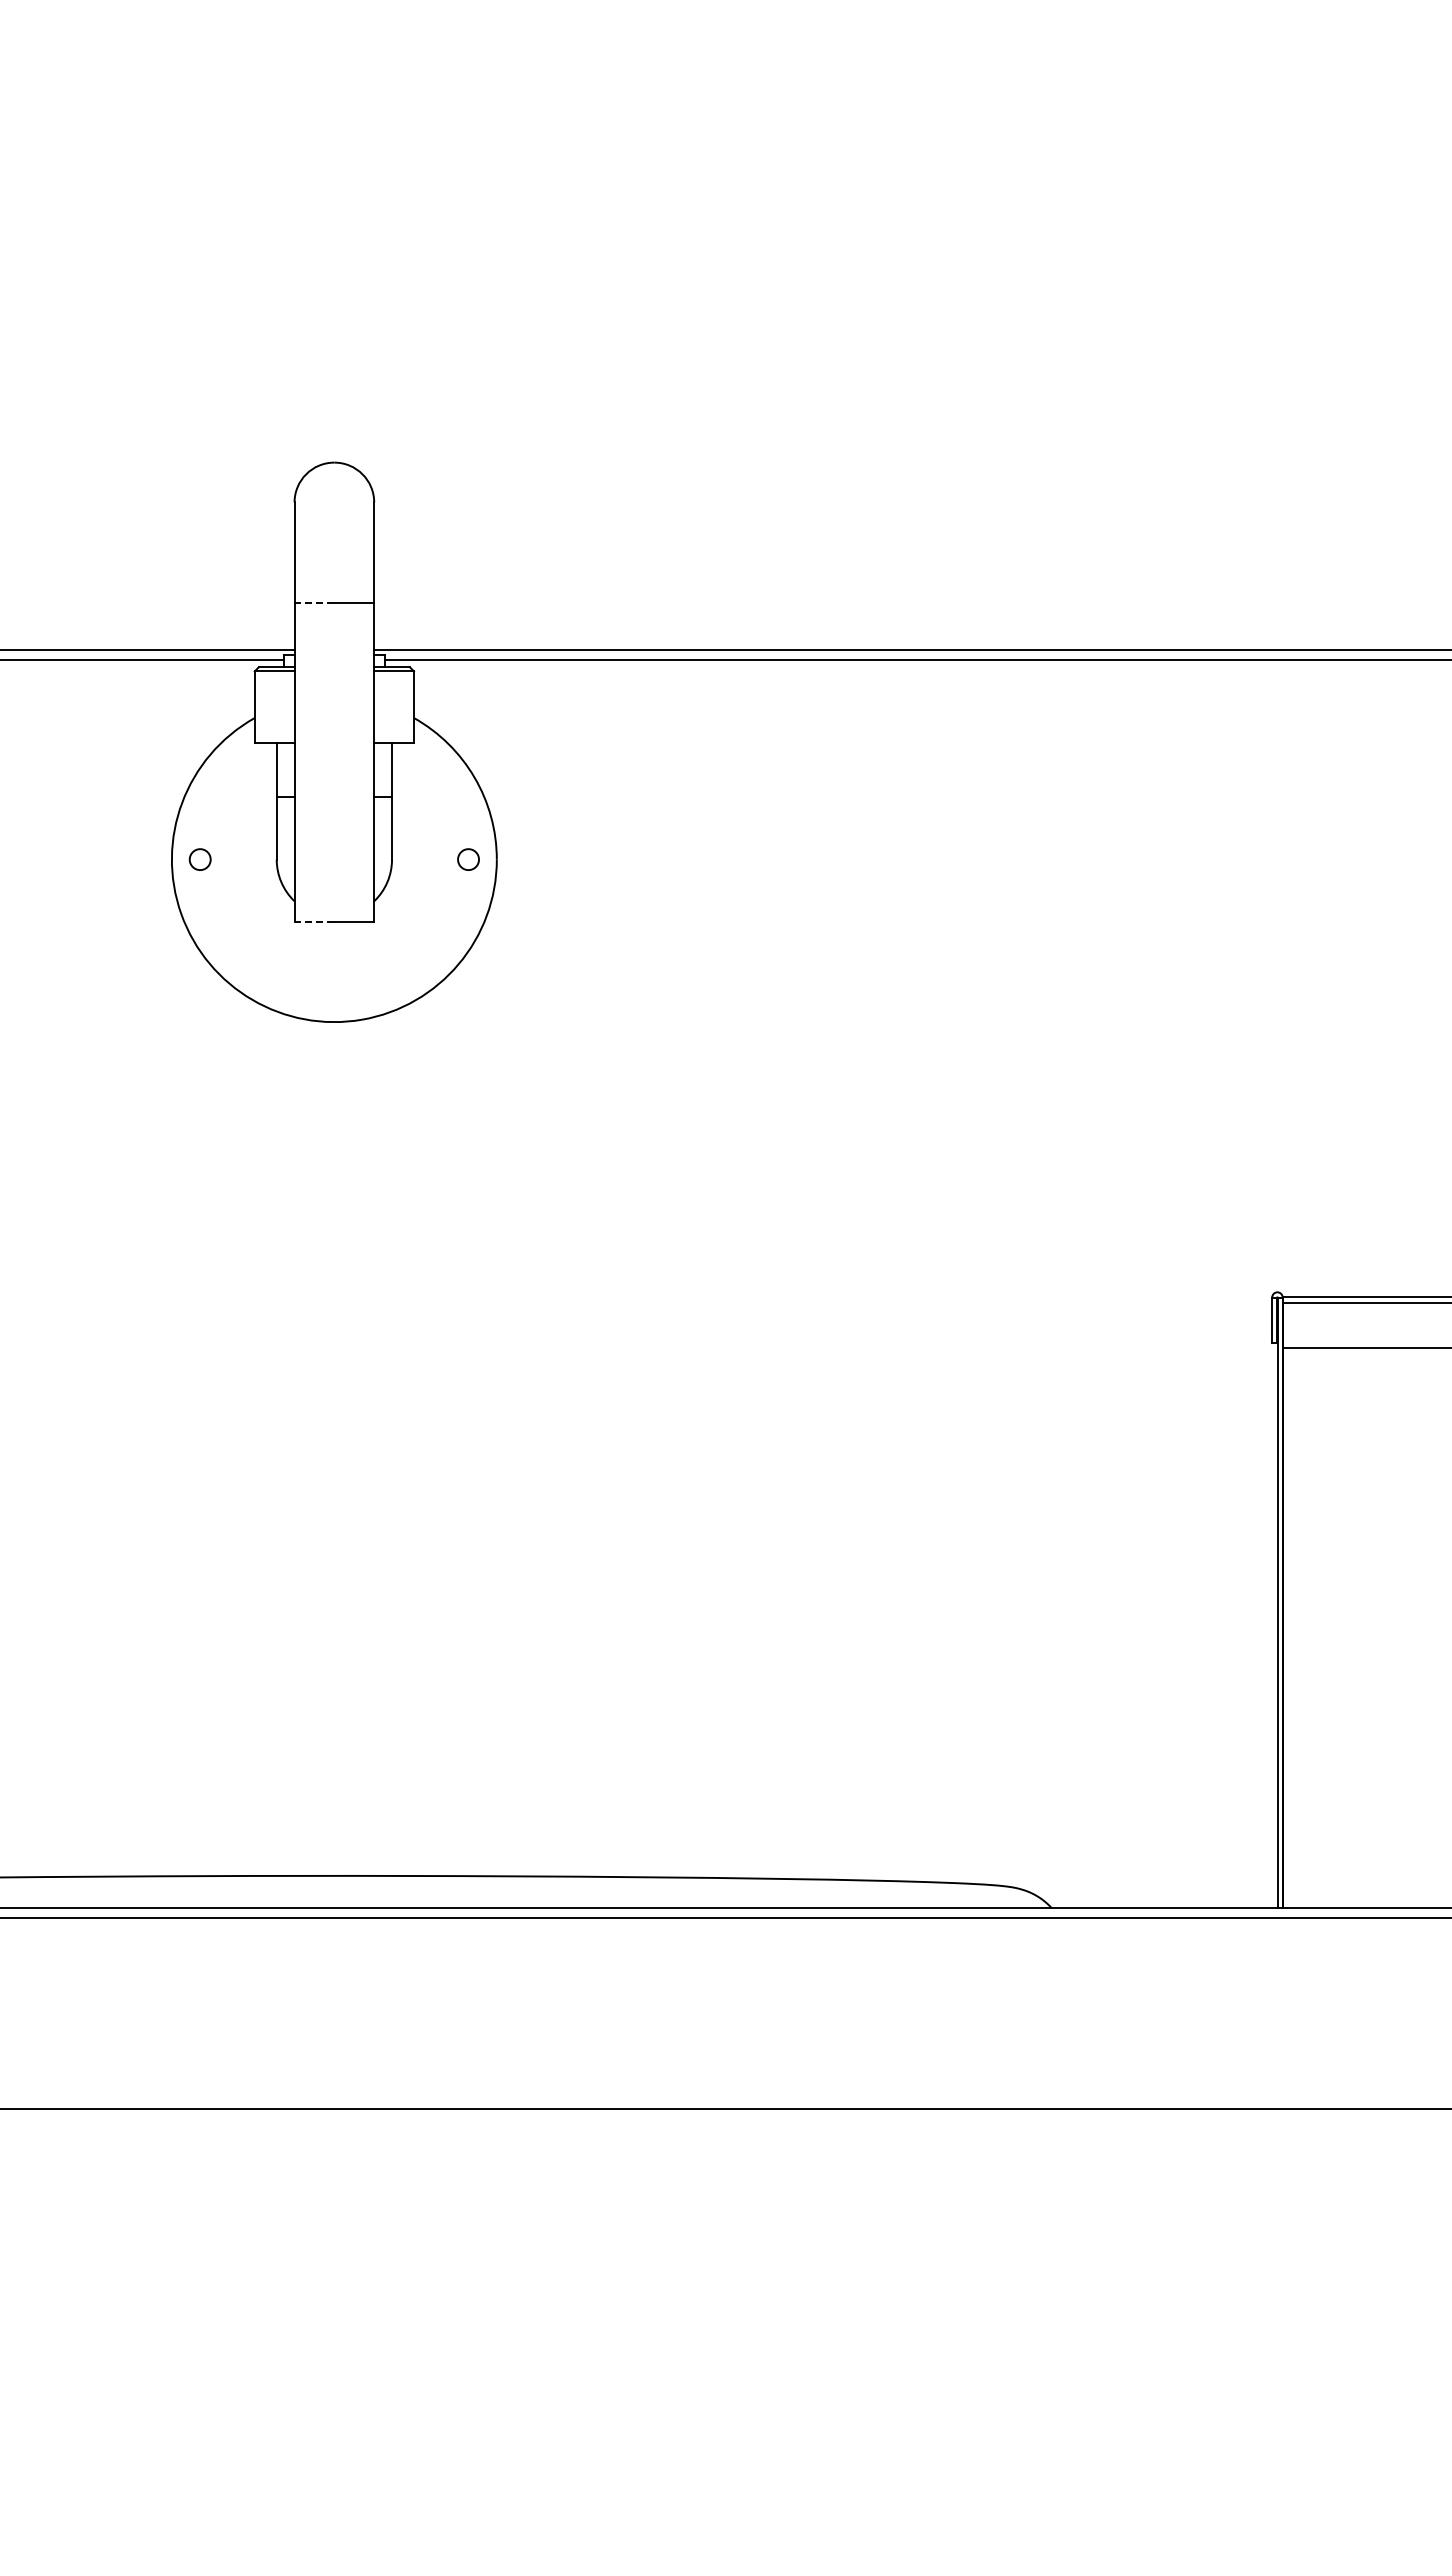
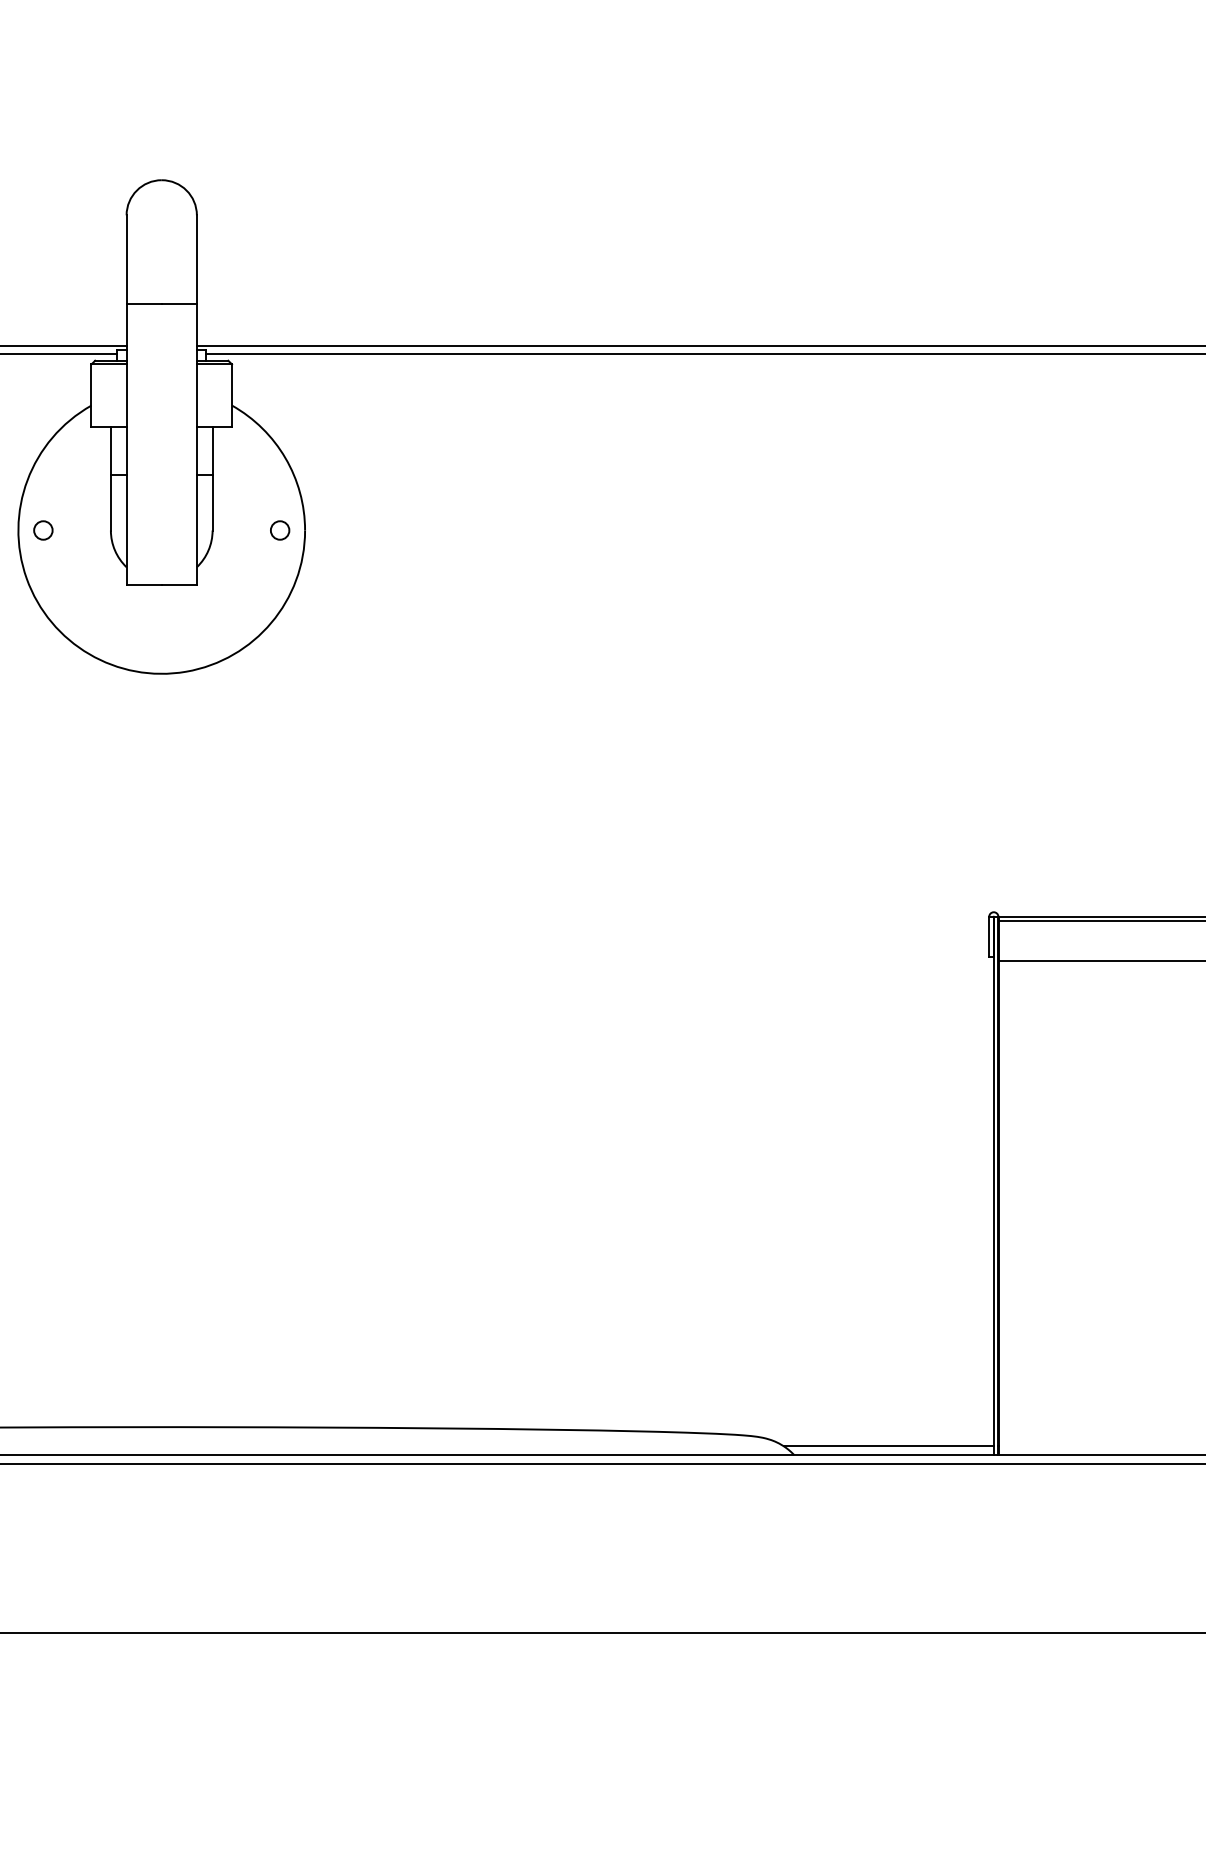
line: (314, 603) -> (144, 304), dashed -> solid
line: (314, 921) -> (144, 585), dashed -> solid
line: (1158, 1897) -> (888, 1446), added

